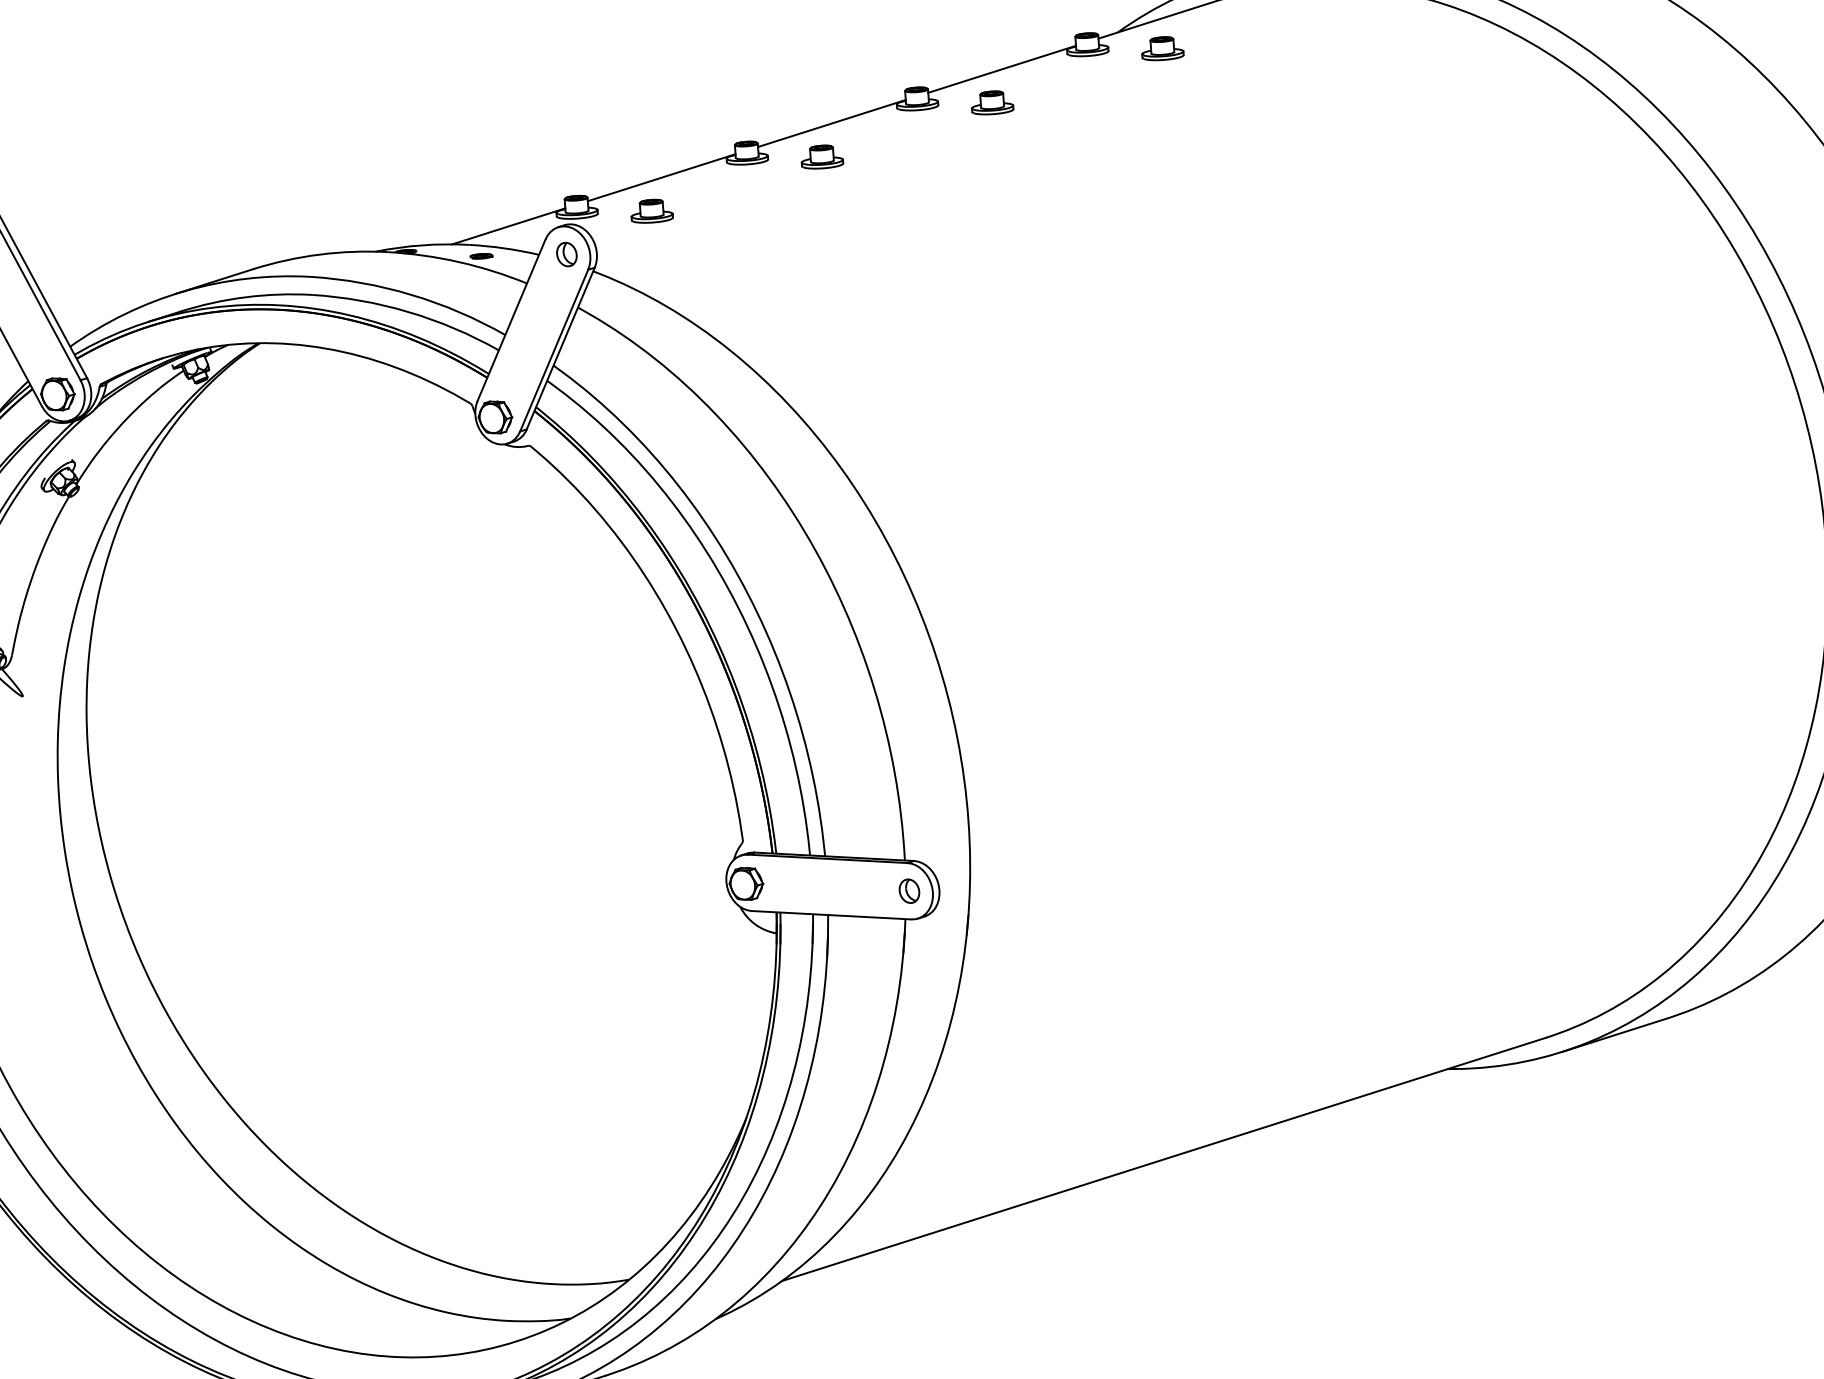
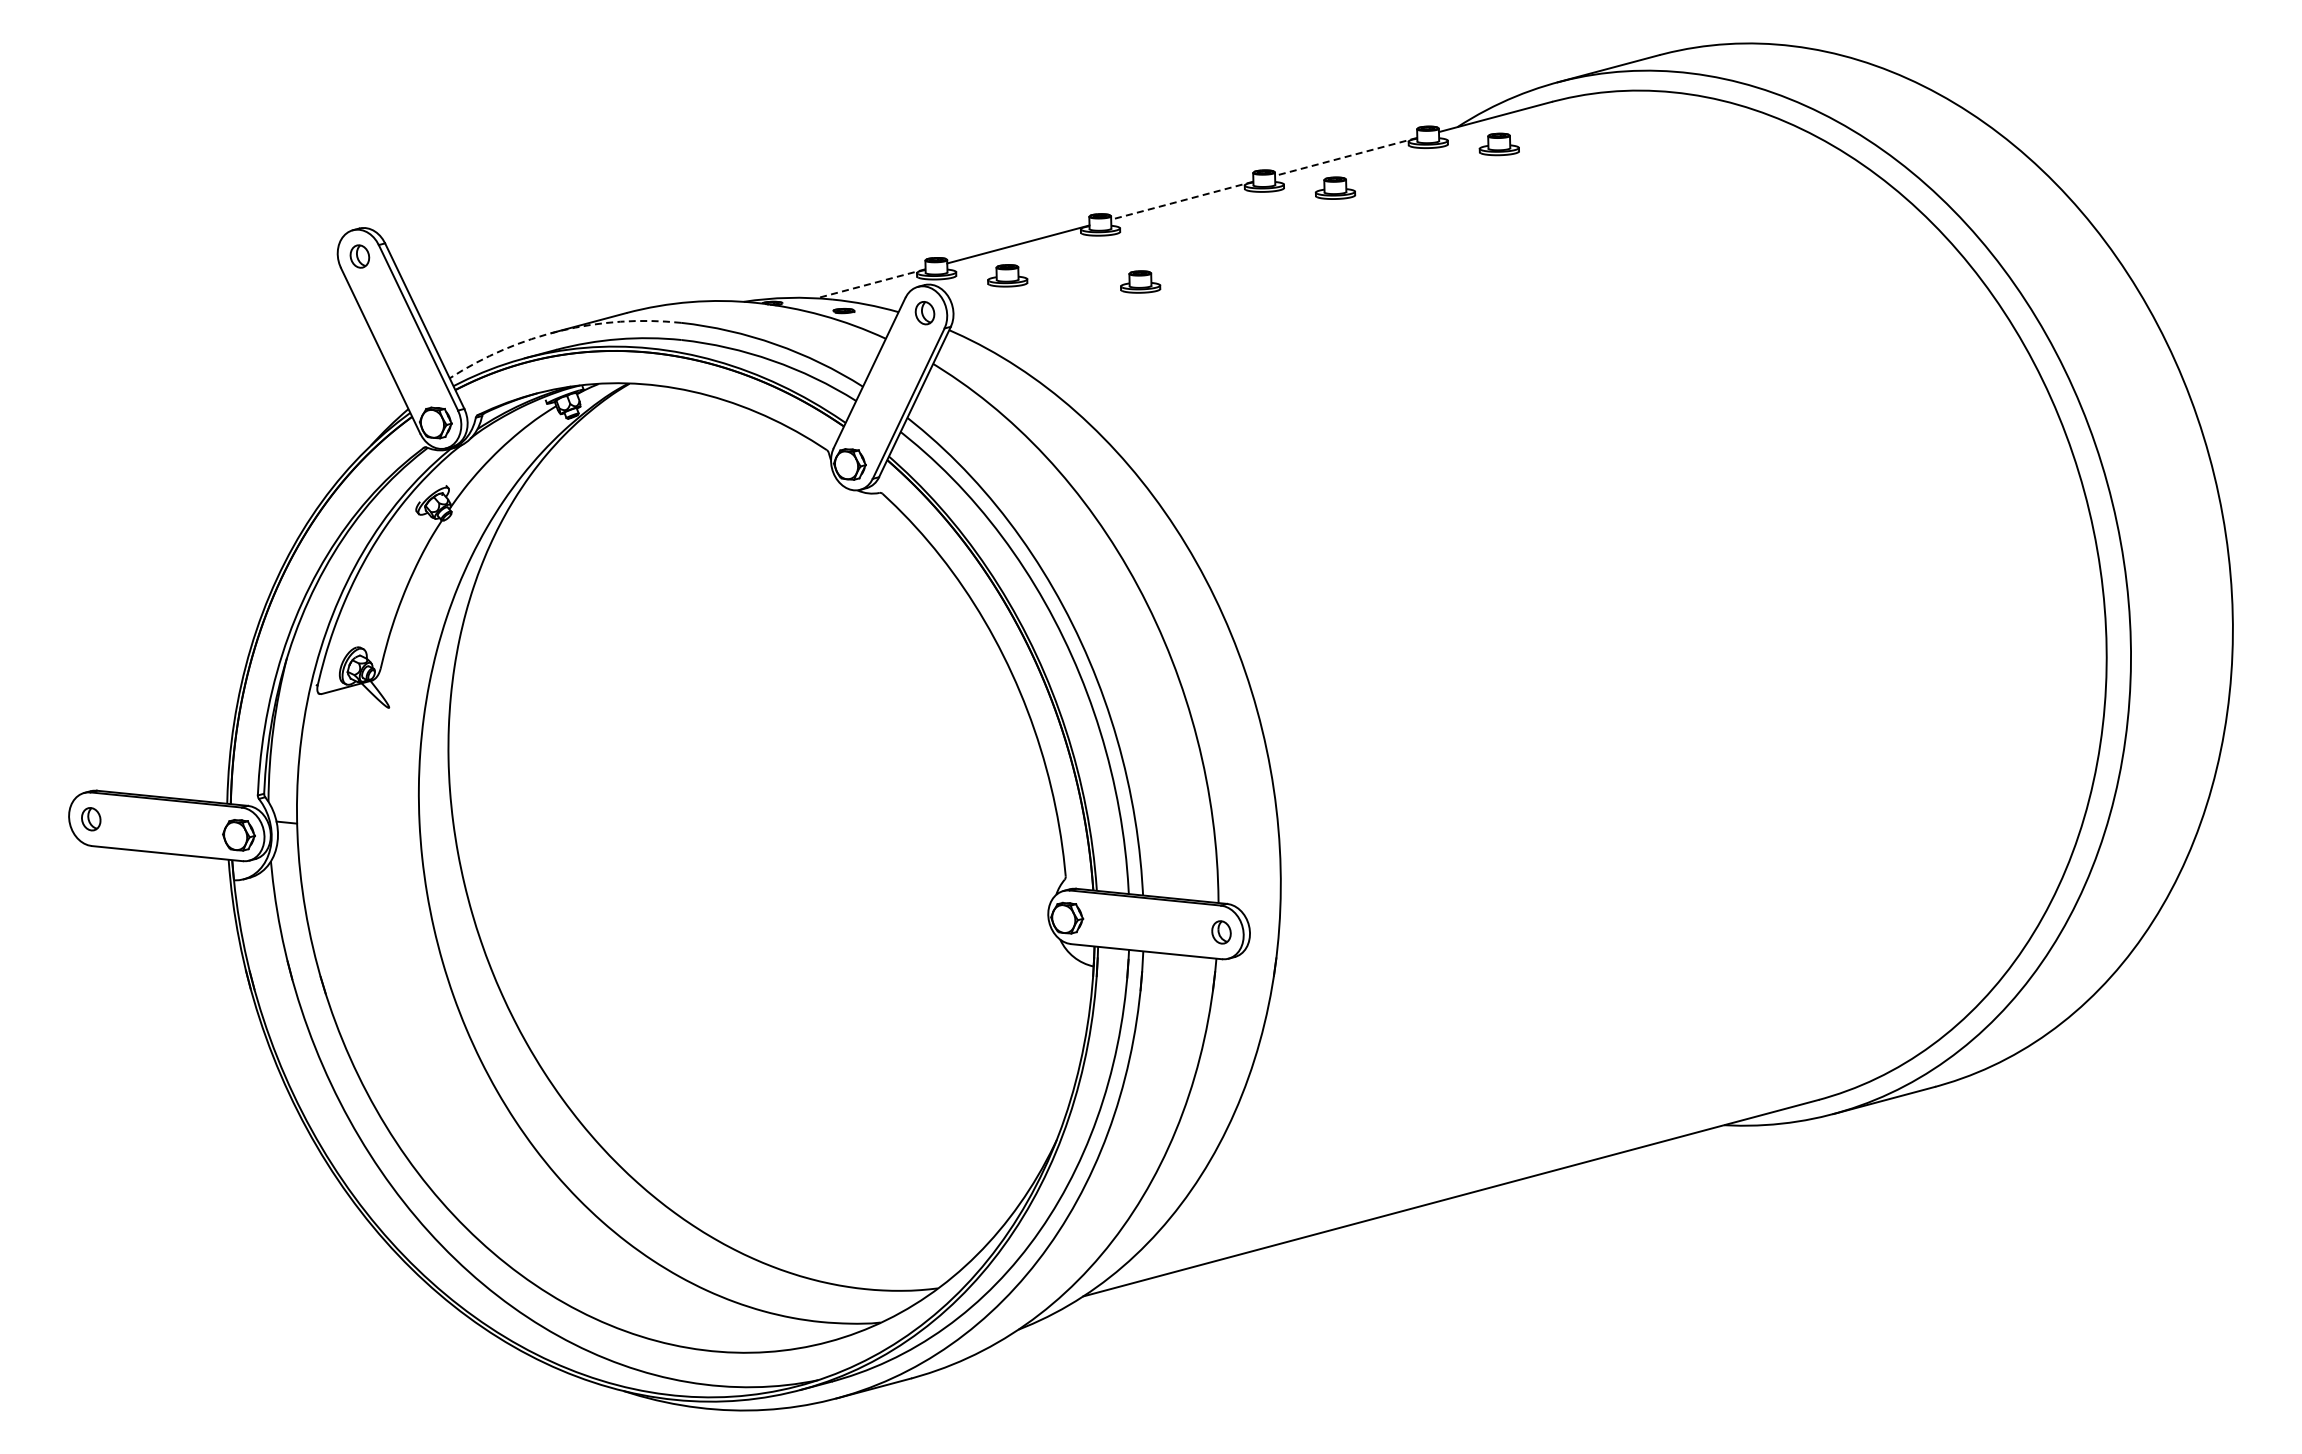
line: (1002, 68) -> (1346, 156), solid -> dashed
line: (832, 123) -> (1182, 200), solid -> dashed
part: (822, 156) -> (1140, 281), moved
line: (508, 226) -> (870, 283), solid -> dashed
arc: (184, 290) -> (560, 330), solid -> dashed

